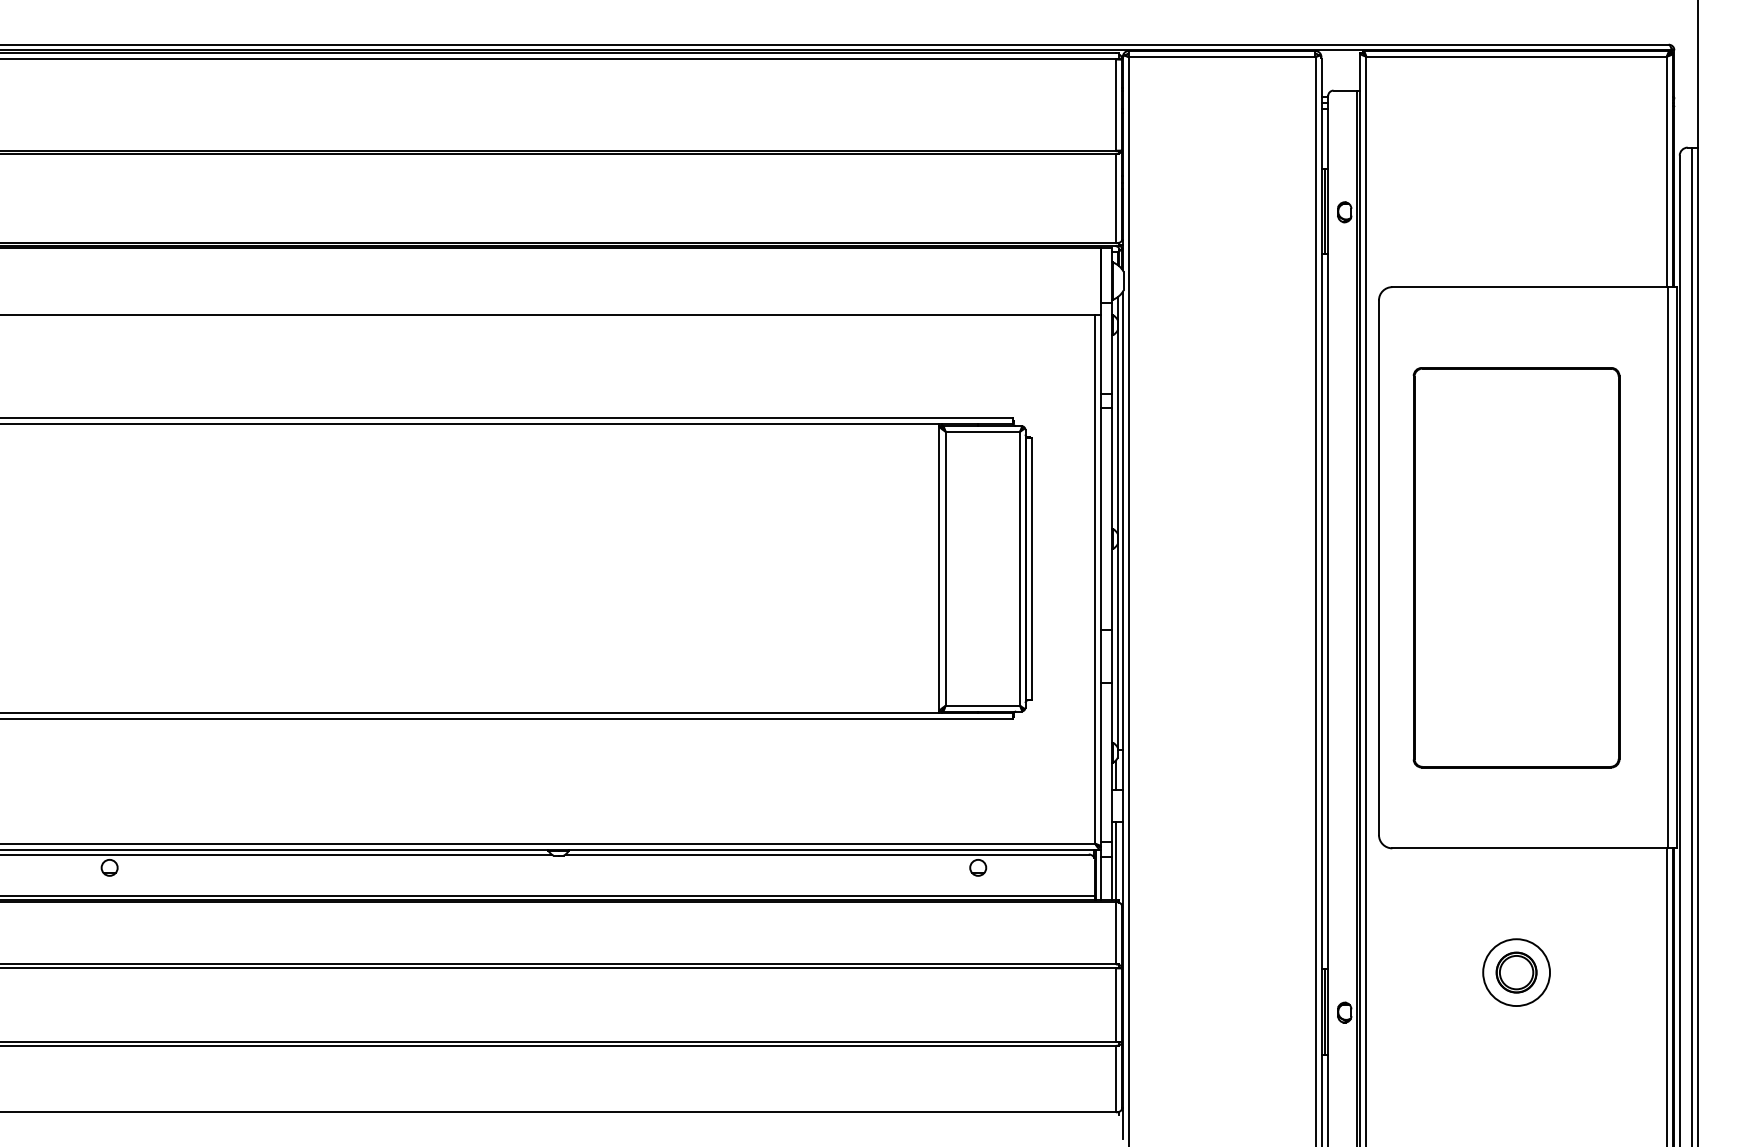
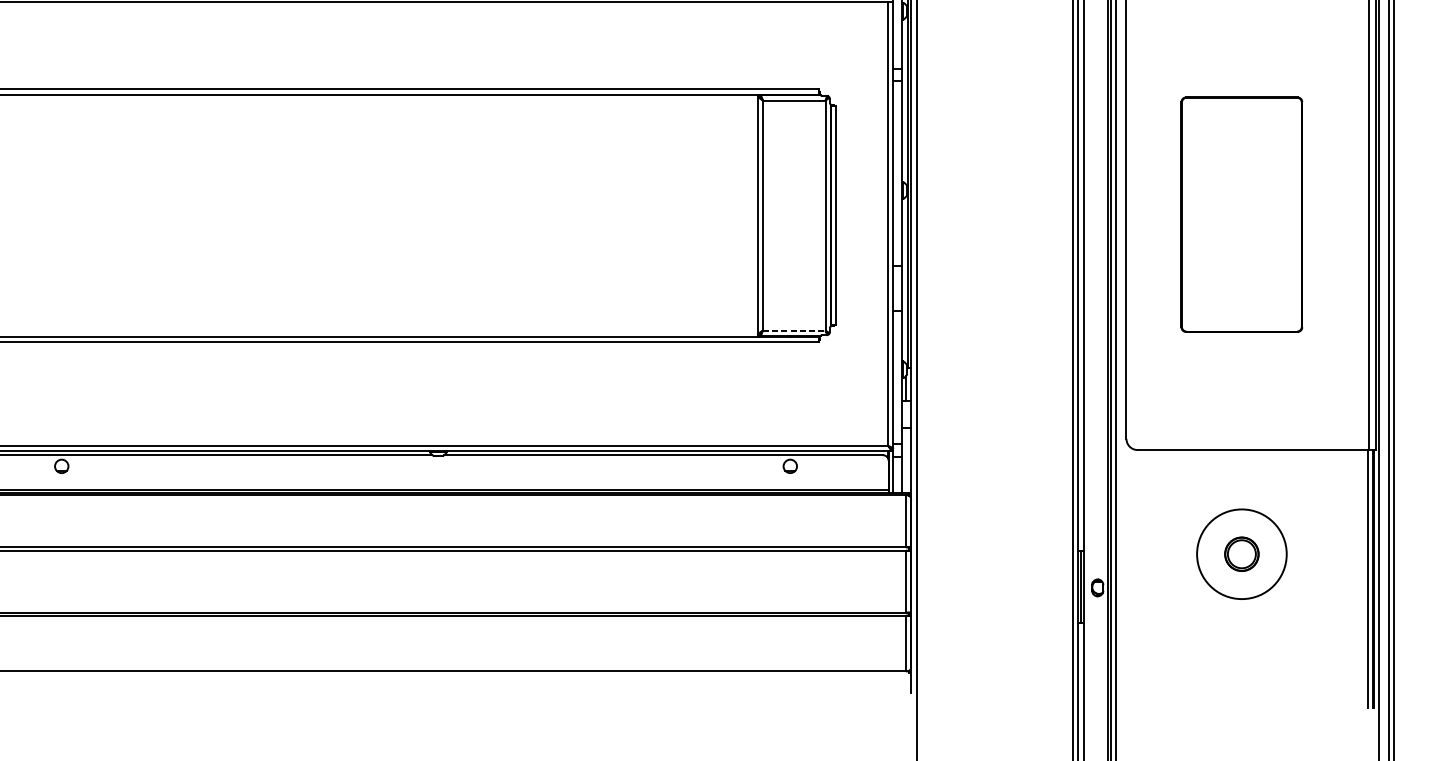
part: (1516, 567) -> (1241, 214), size x0.7
line: (983, 705) -> (794, 330), solid -> dashed
line: (1115, 860) -> (905, 460), removed
circle: (1516, 972) -> (1241, 554), size x1.6

